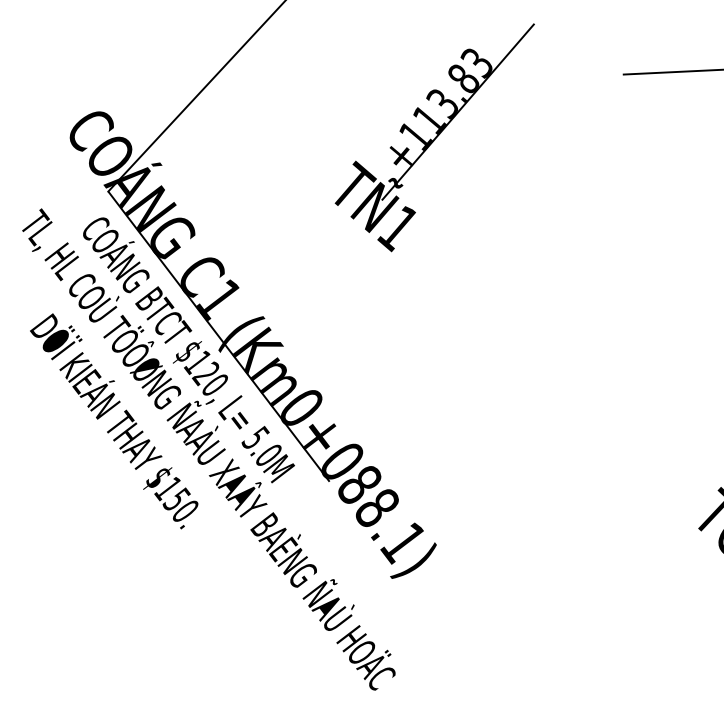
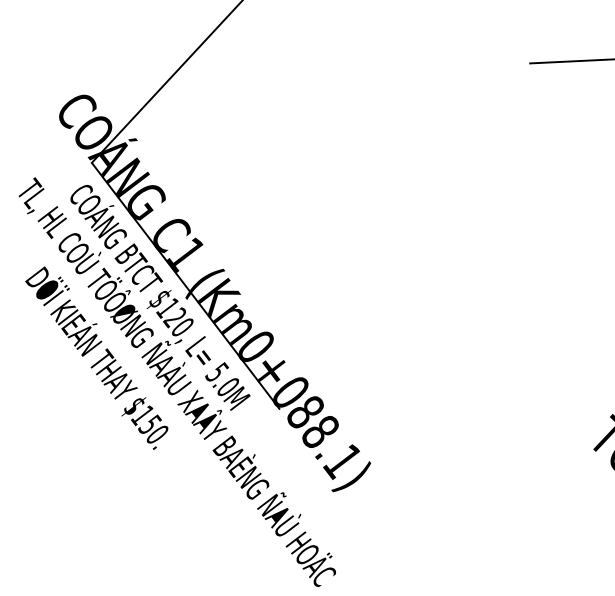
part: (434, 136) -> (369, 116), removed

